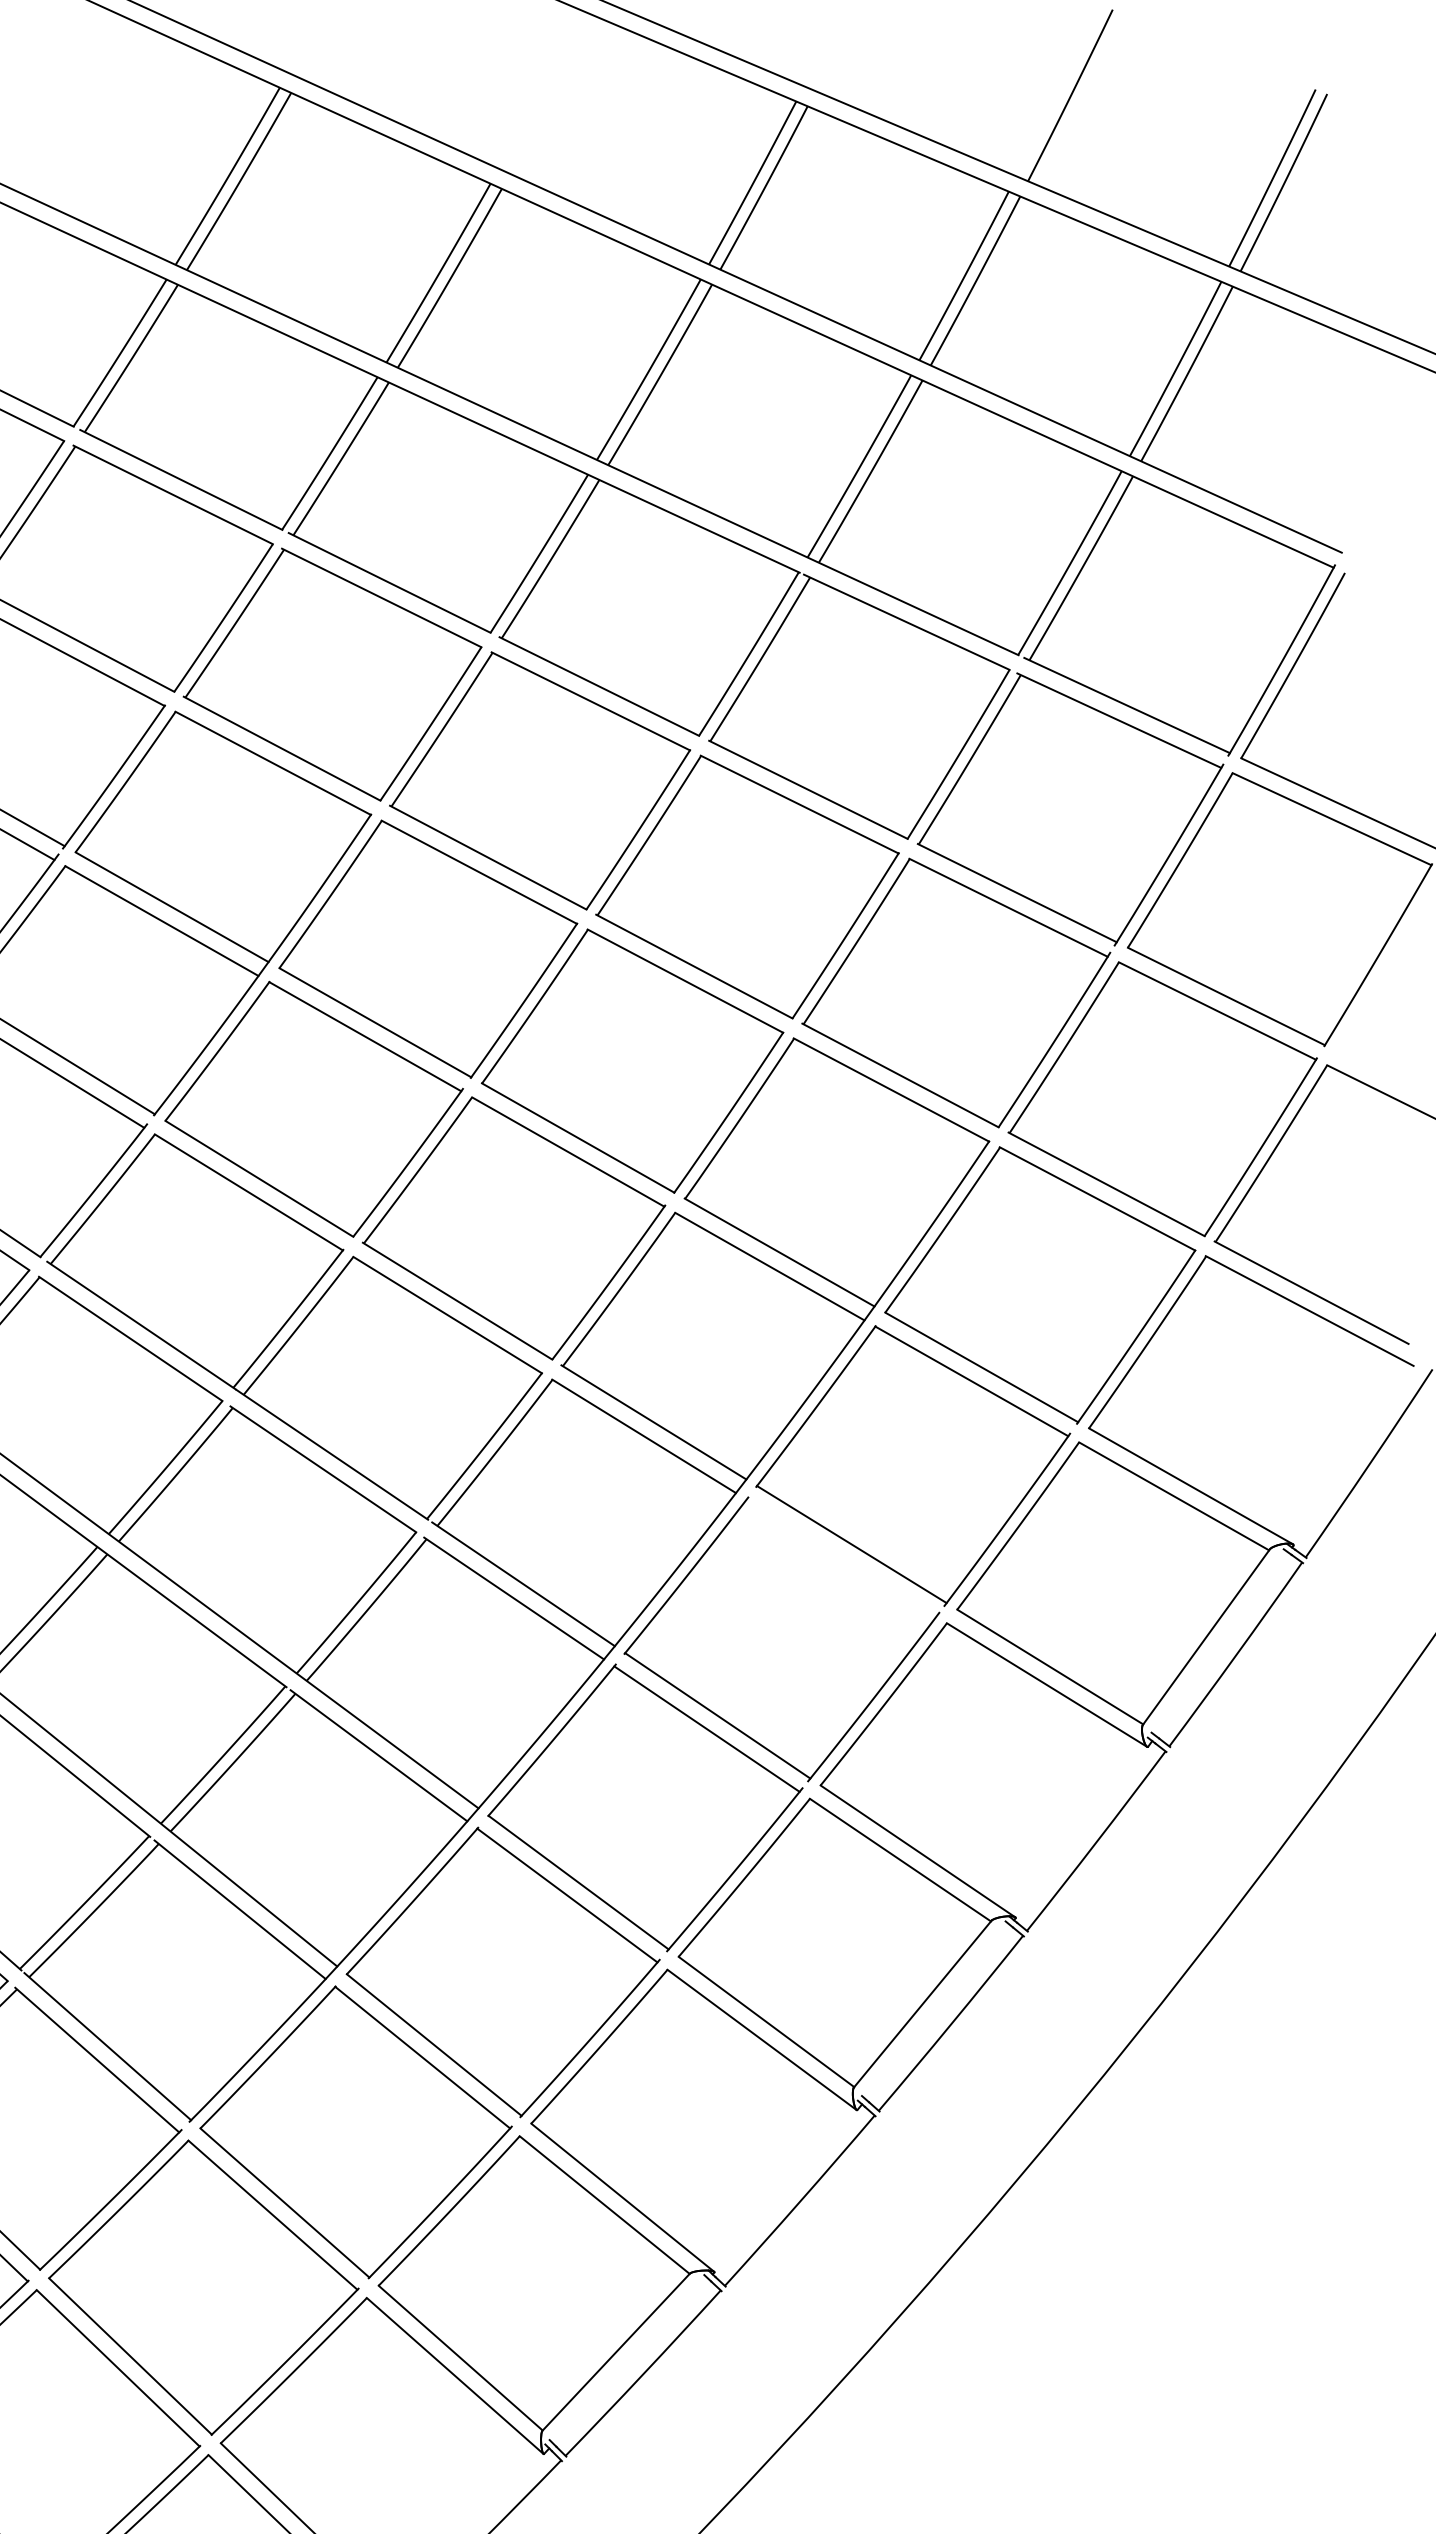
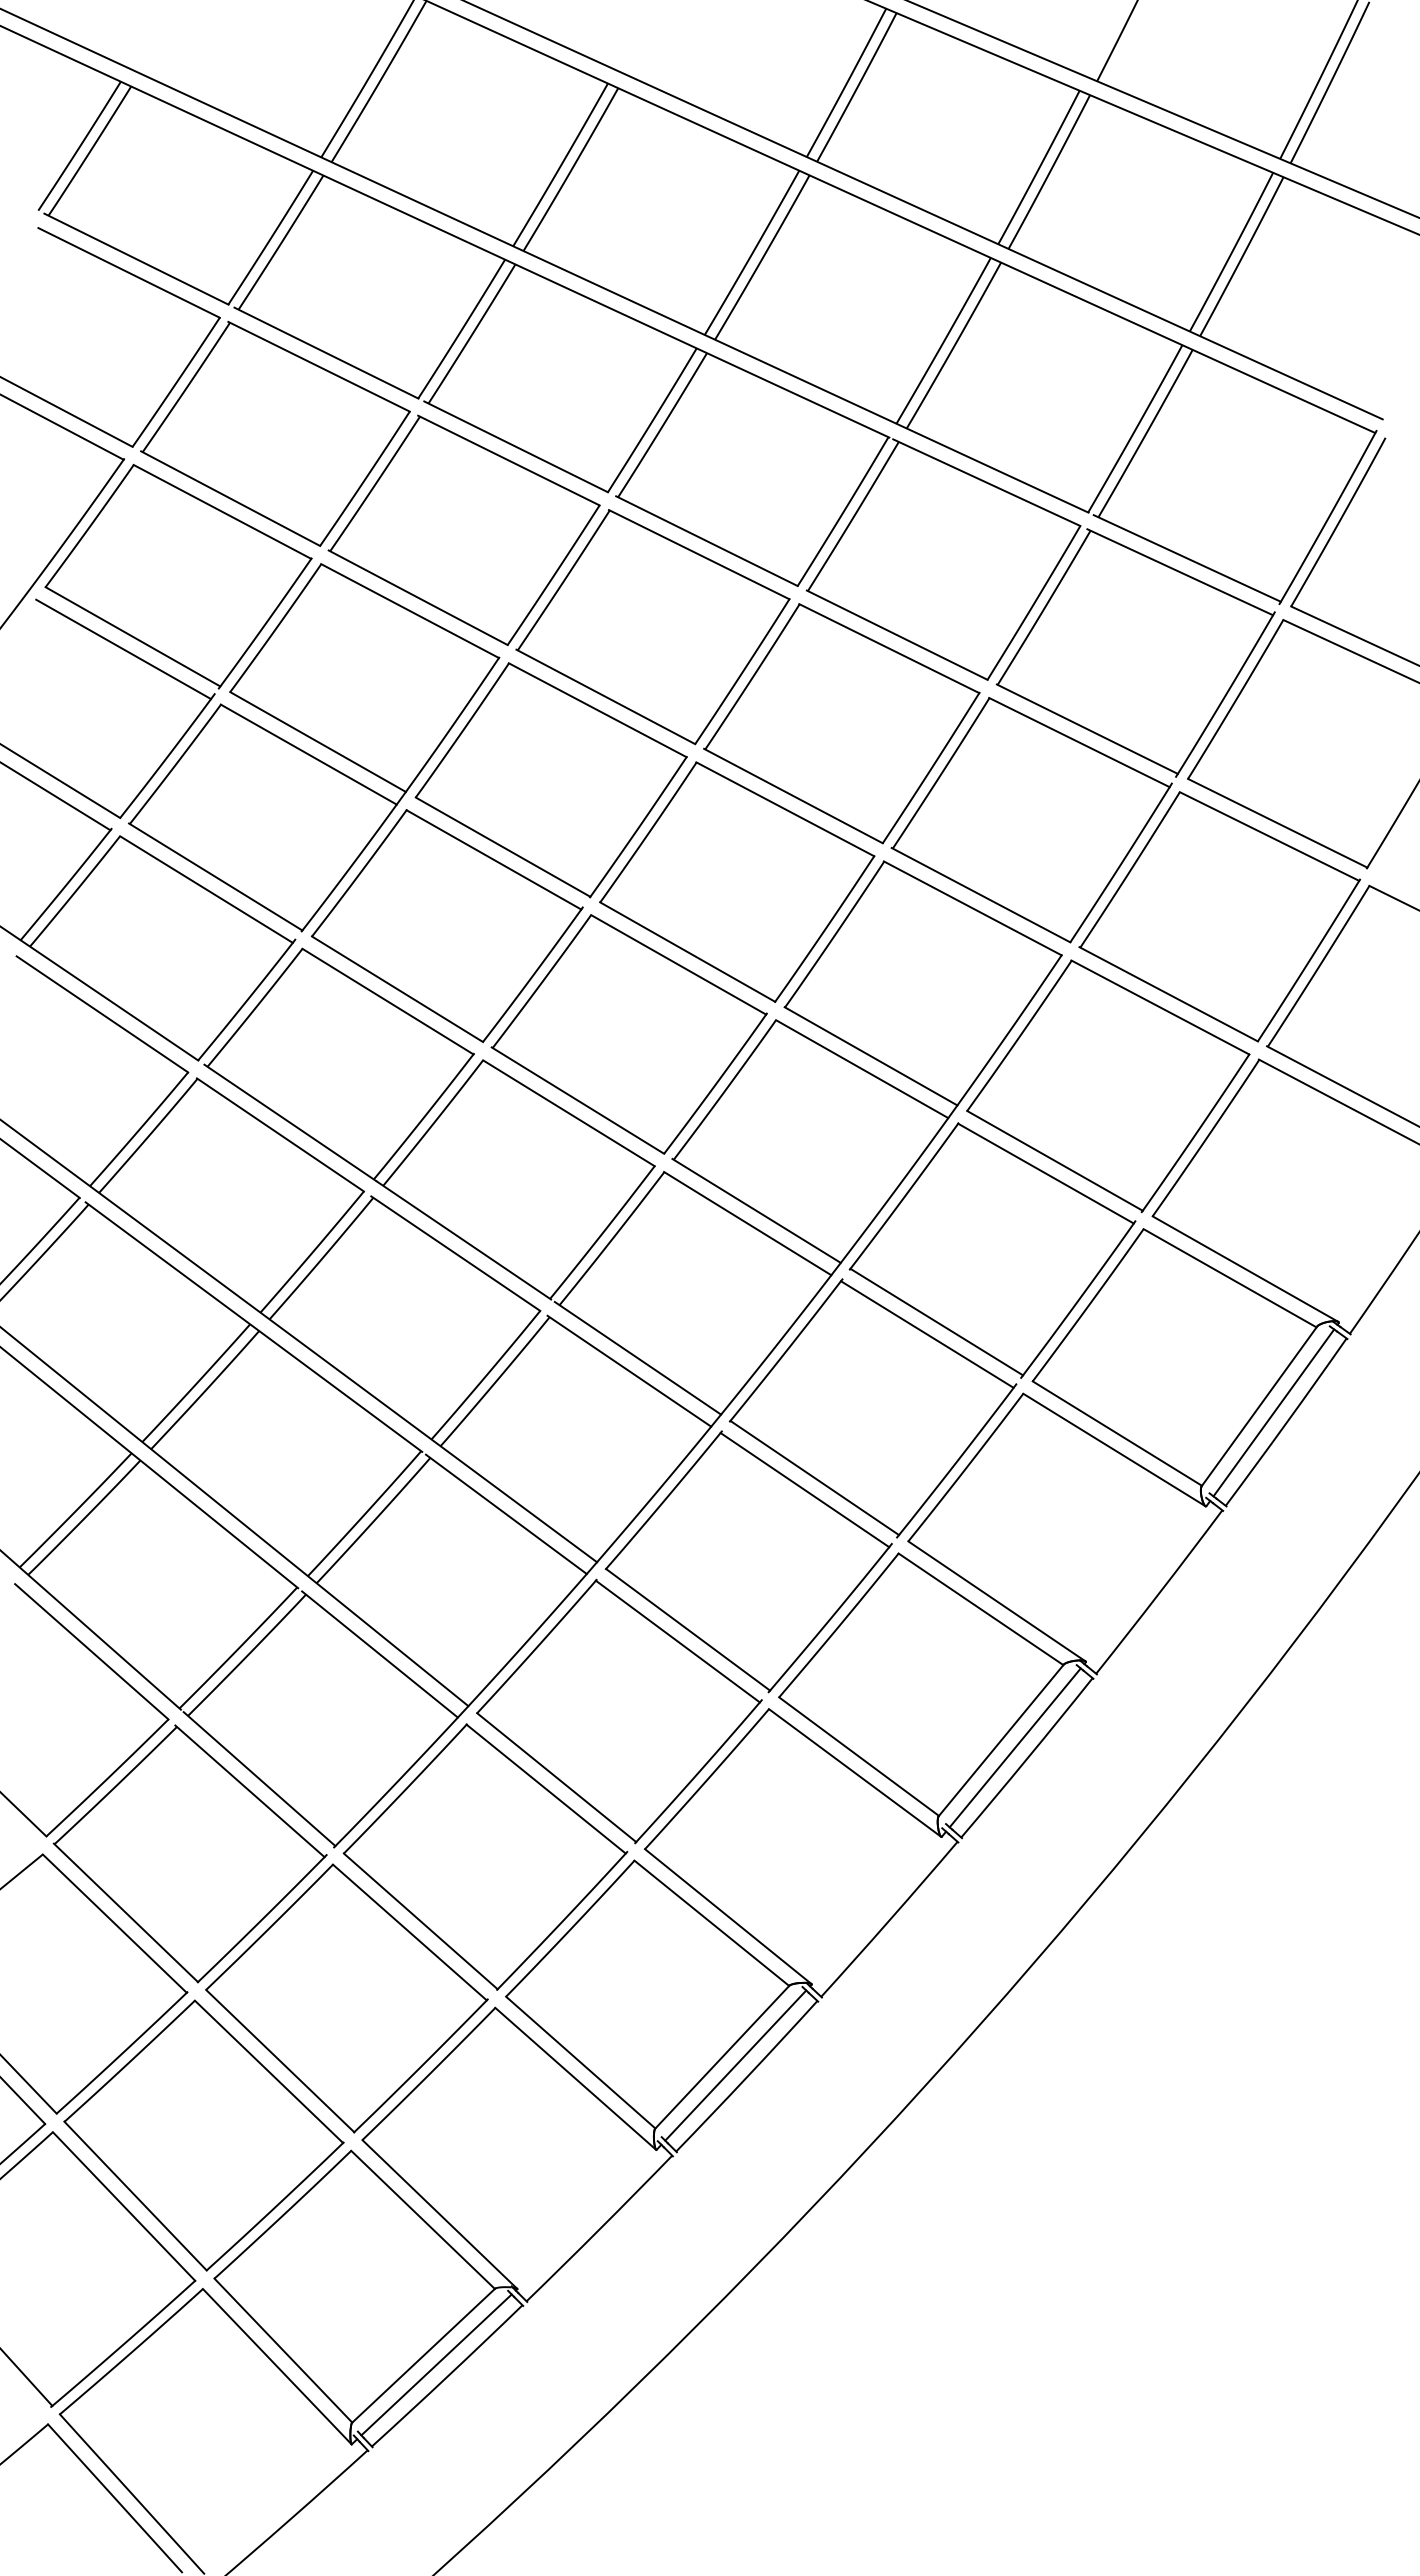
line: (840, 1558) -> (926, 1334), added
line: (1221, 1643) -> (1273, 1412), added
line: (937, 2011) -> (1014, 1747), added
line: (630, 2361) -> (735, 2065), added

